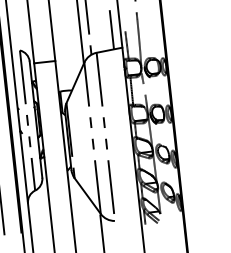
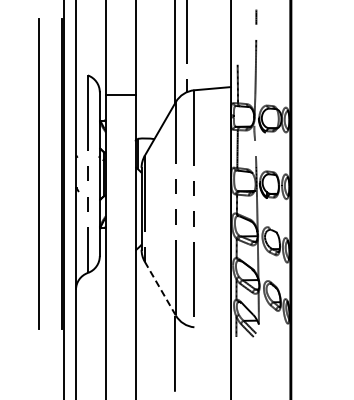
line: (112, 29) -> (219, 60), removed
line: (87, 196) -> (160, 289), solid -> dashed

